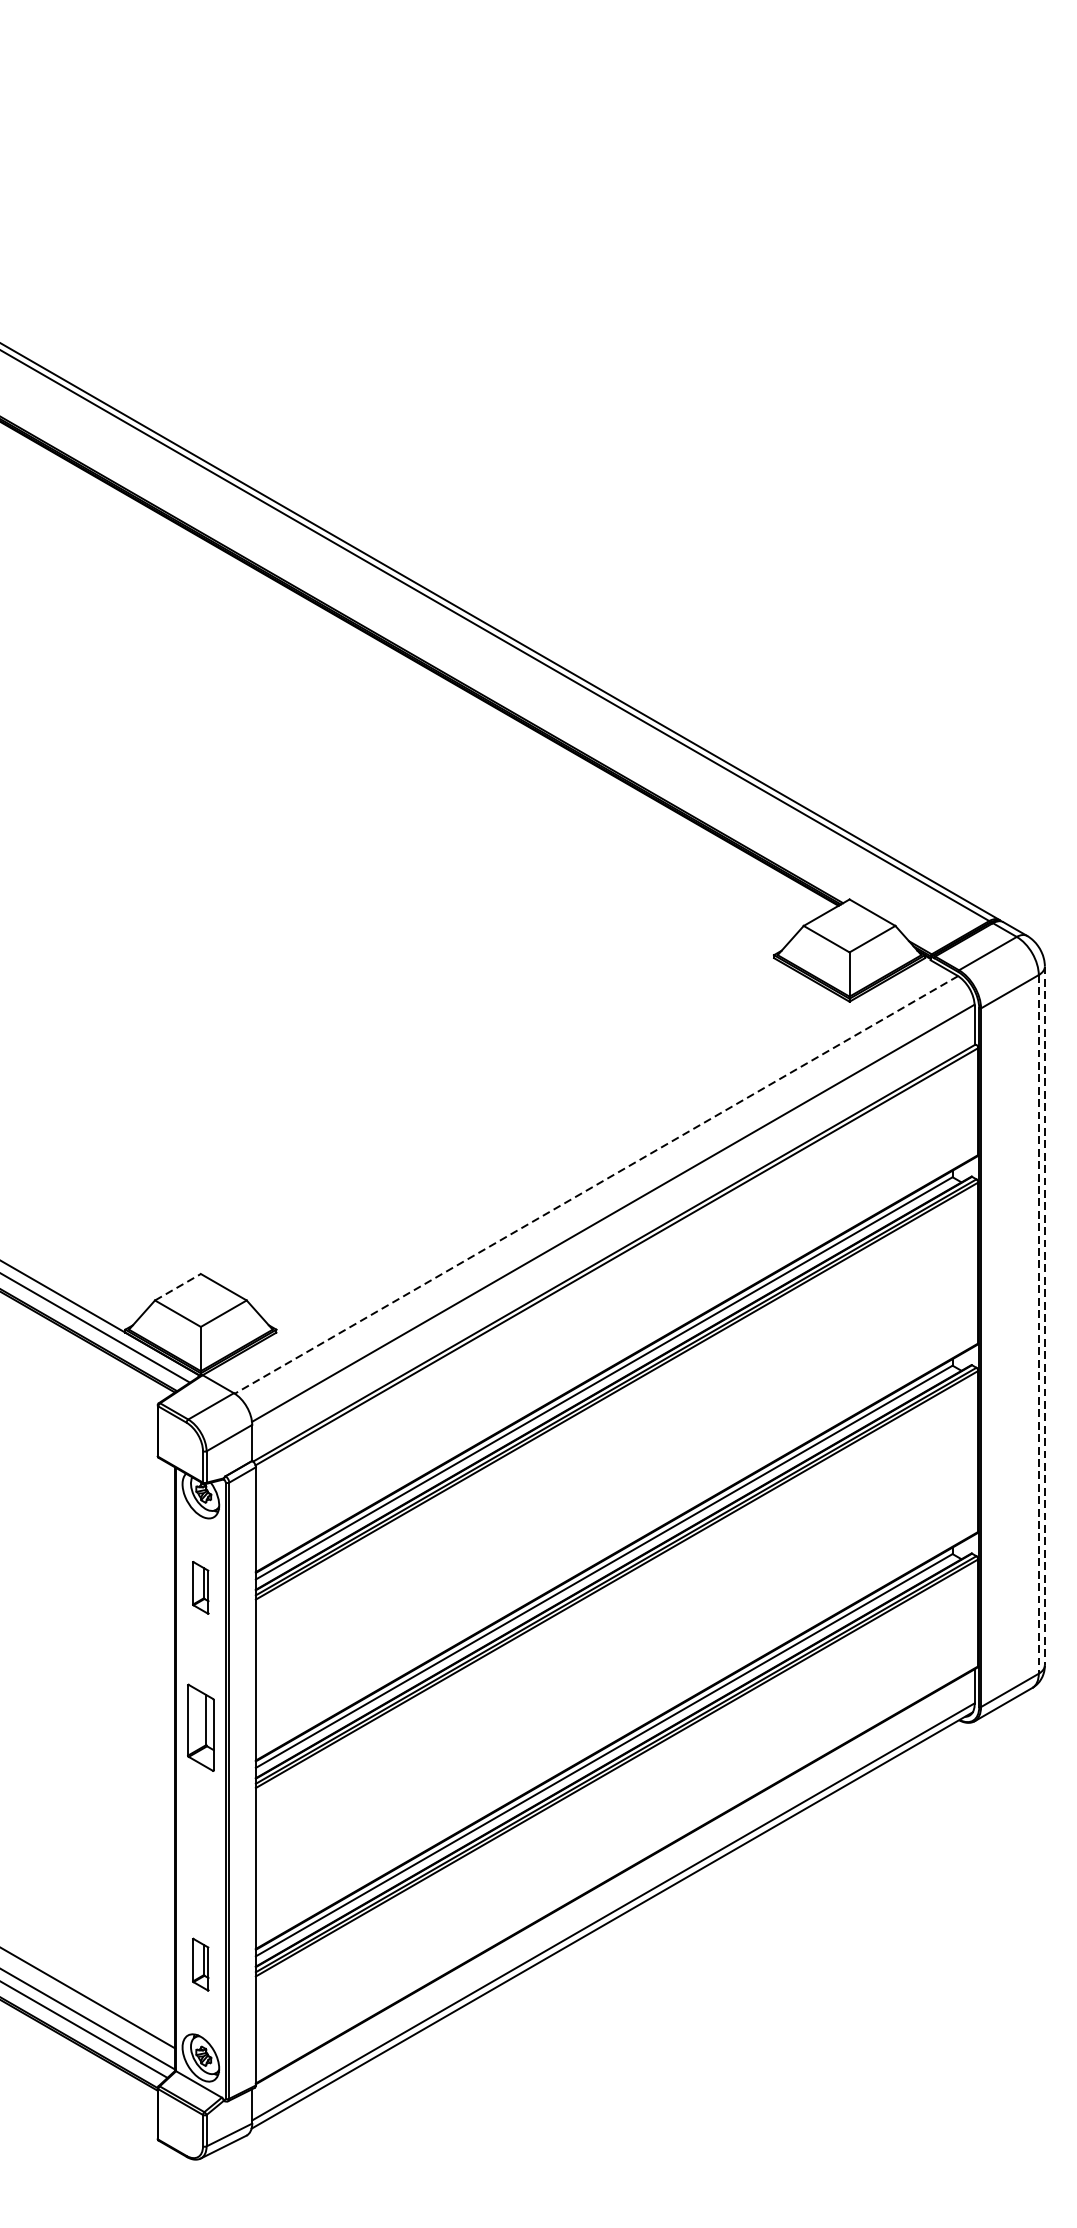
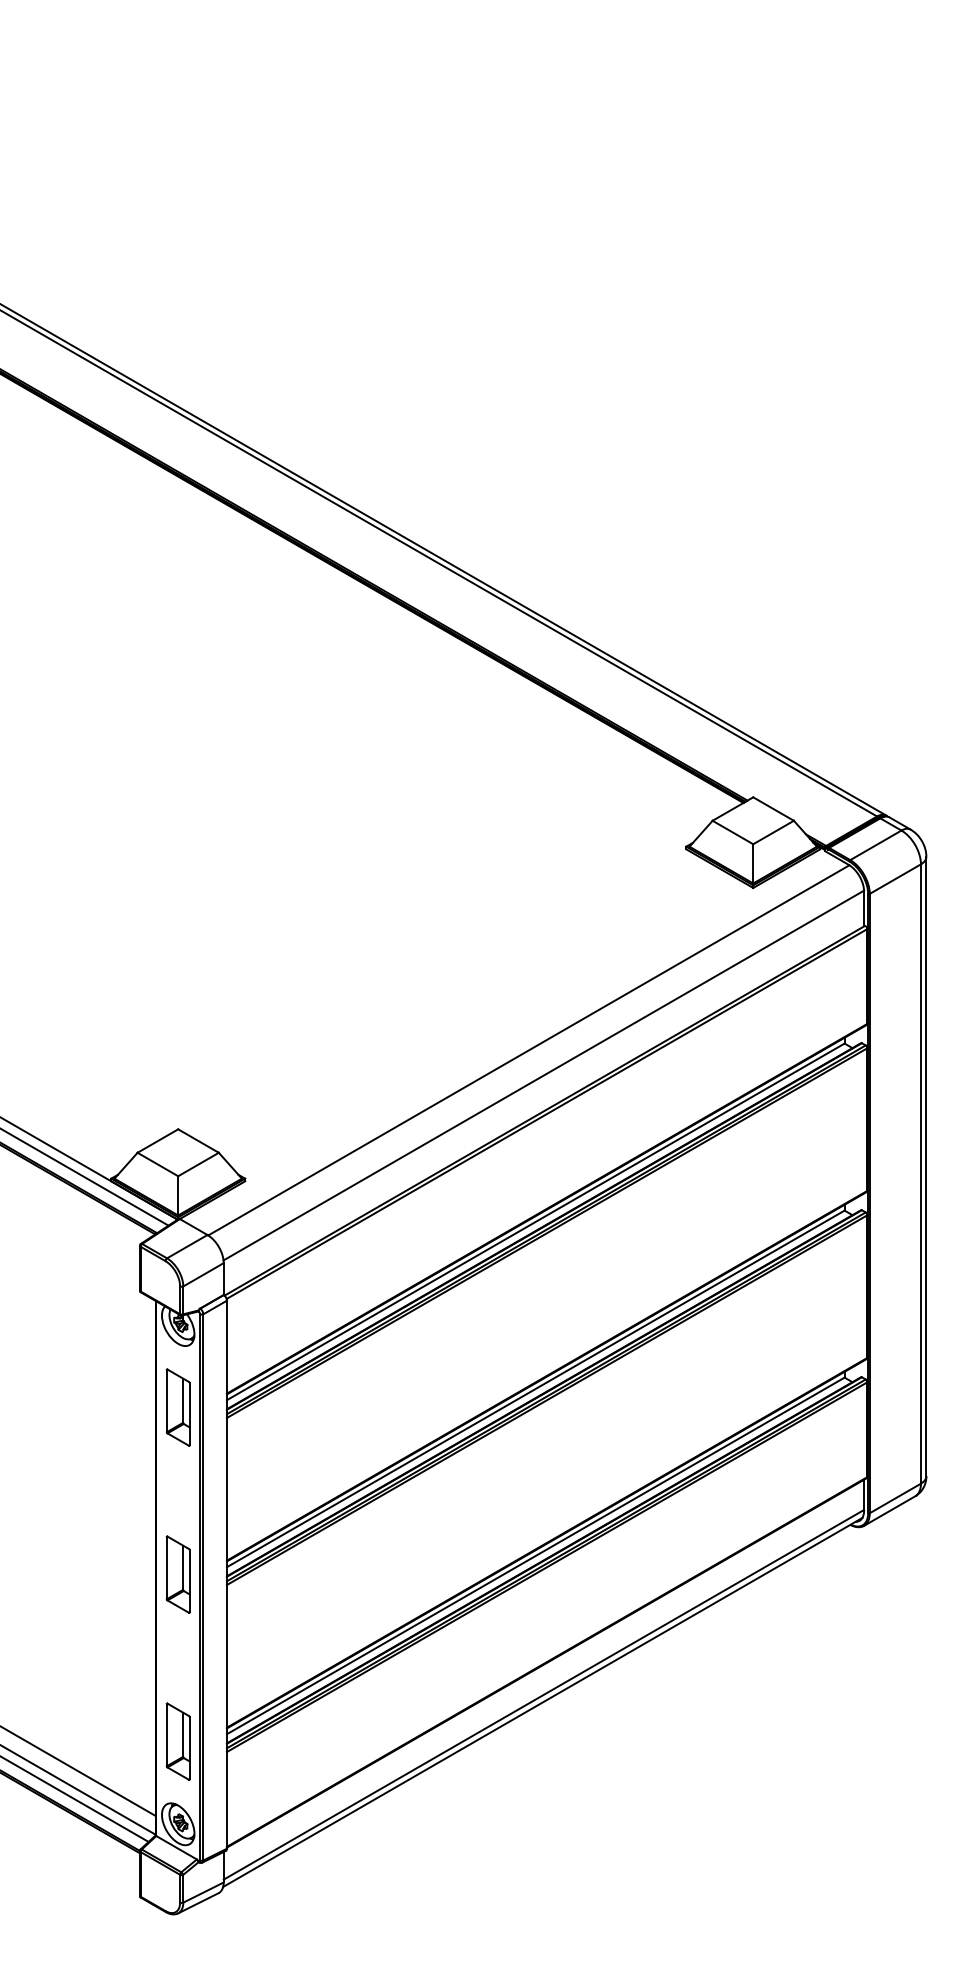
line: (596, 1185) -> (528, 1050), dashed -> solid
line: (178, 1286) -> (158, 1140), dashed -> solid
line: (1045, 1315) -> (926, 1166), dashed -> solid
line: (1038, 1324) -> (920, 1174), dashed -> solid
part: (200, 1587) -> (177, 1407), size x1.67
part: (200, 1727) -> (177, 1574), moved
part: (200, 1964) -> (177, 1741), size x1.67

